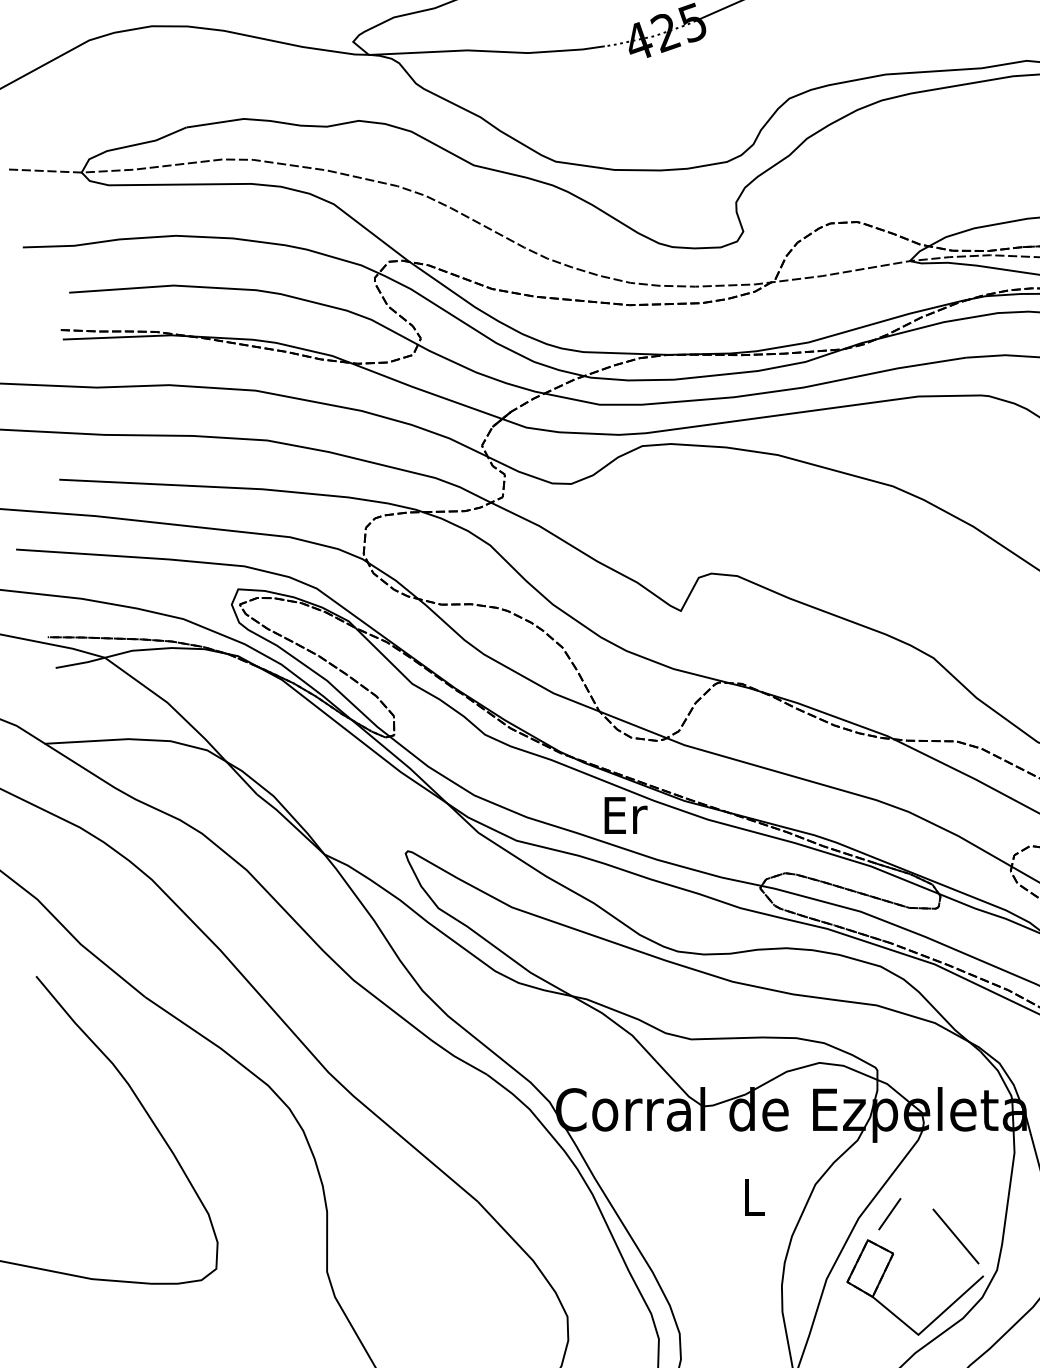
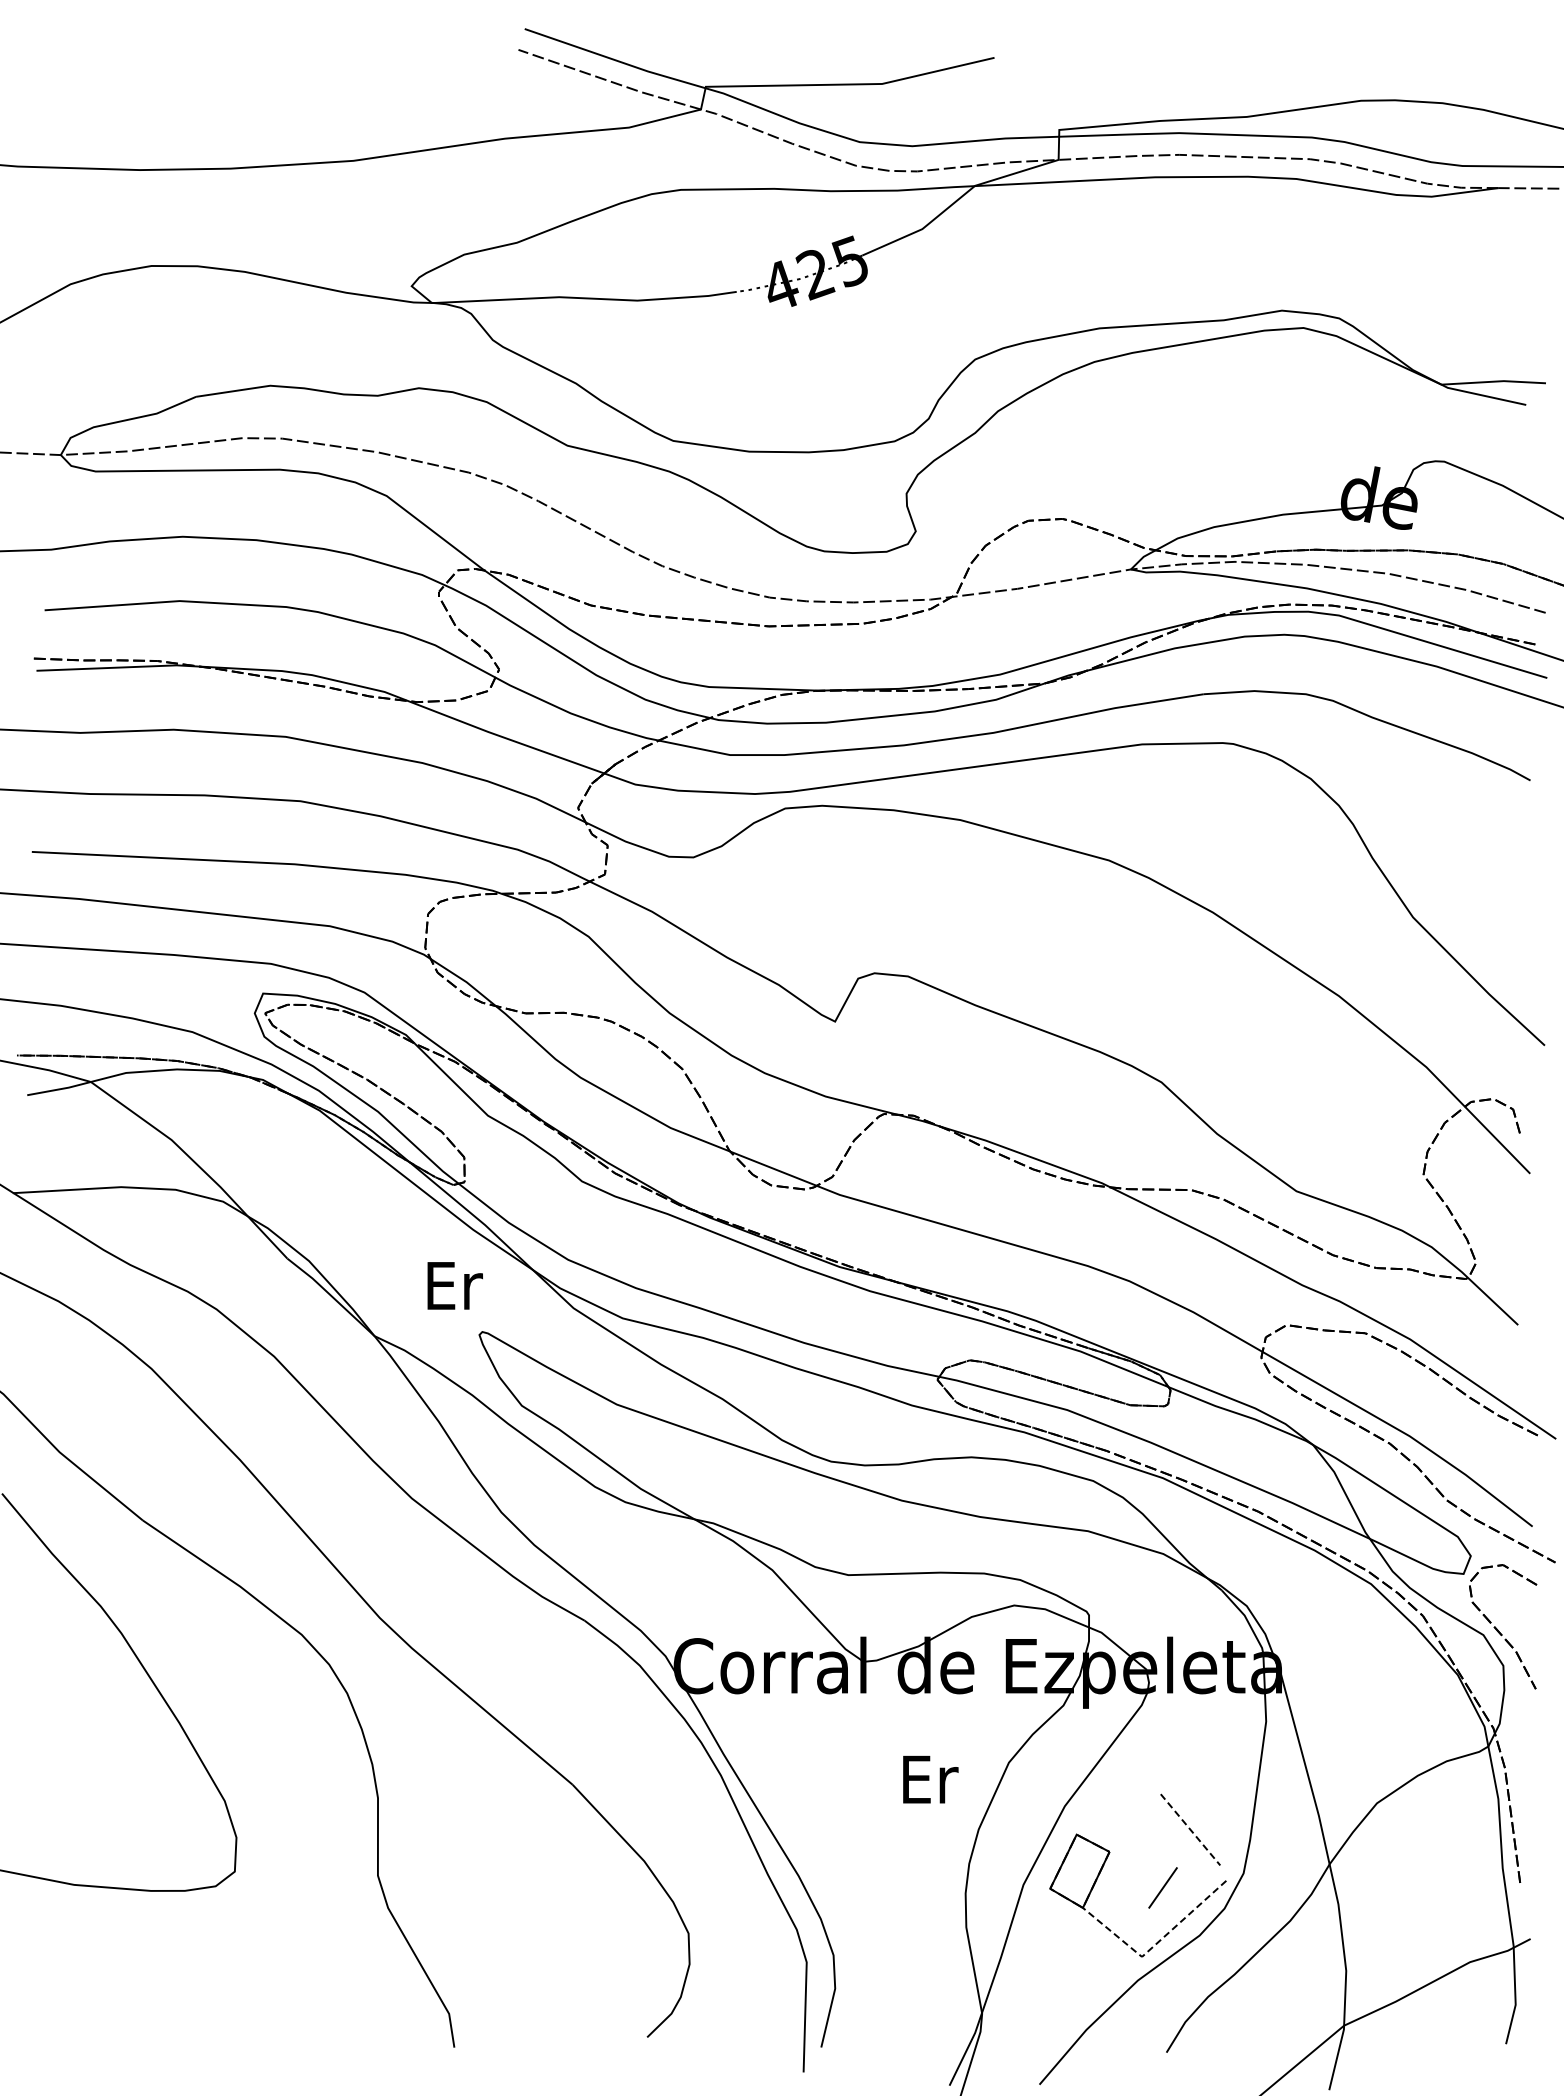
text: (625, 815) -> (454, 1285), moved
text: (754, 1197) -> (930, 1779), L -> Er
line: (889, 1213) -> (1162, 1887), moved
line: (955, 1237) -> (1190, 1830), solid -> dashed
line: (928, 1325) -> (1155, 1944), solid -> dashed

